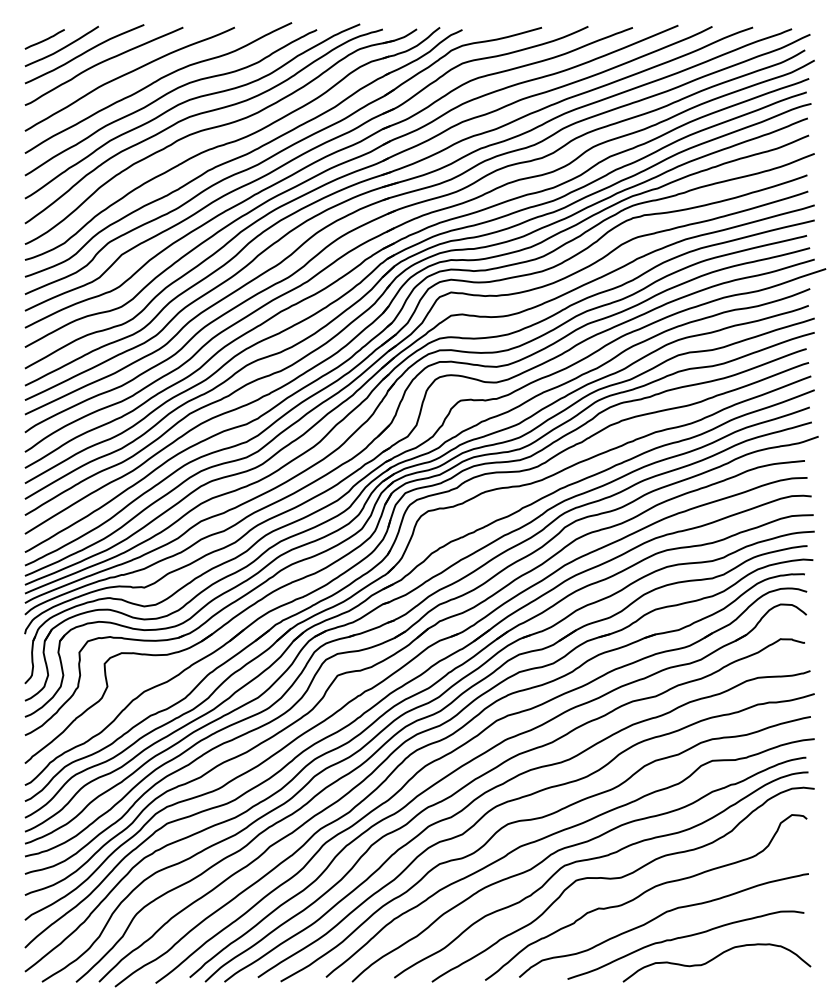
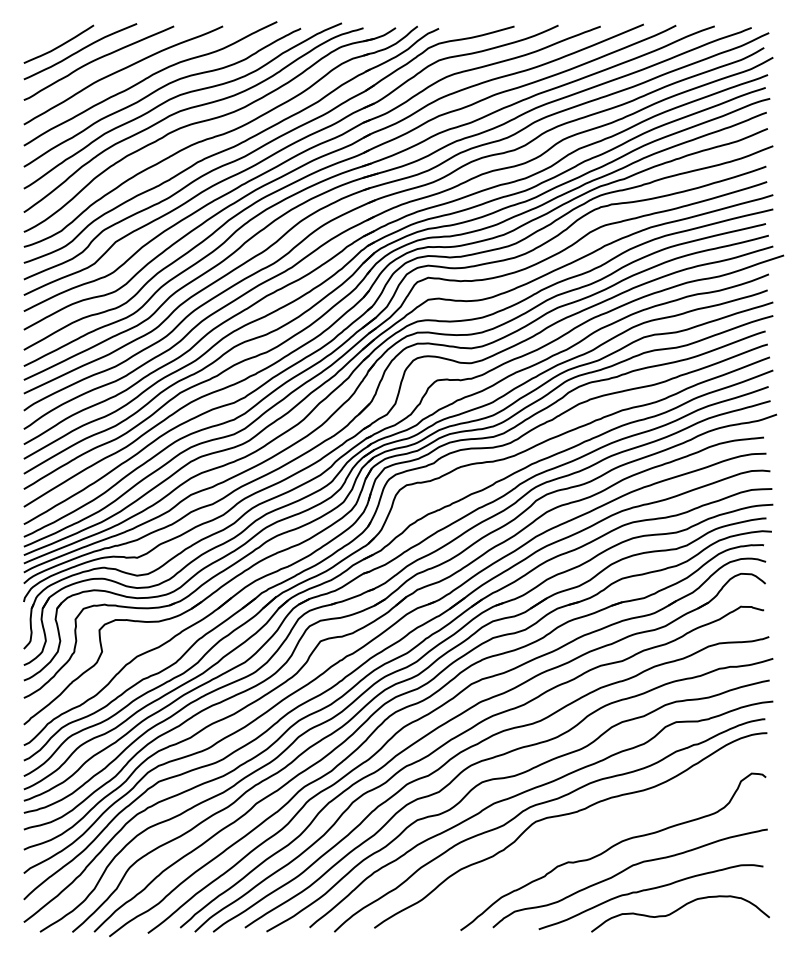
curve: (44, 39) -> (42, 37), removed
curve: (622, 878) -> (590, 833), removed

